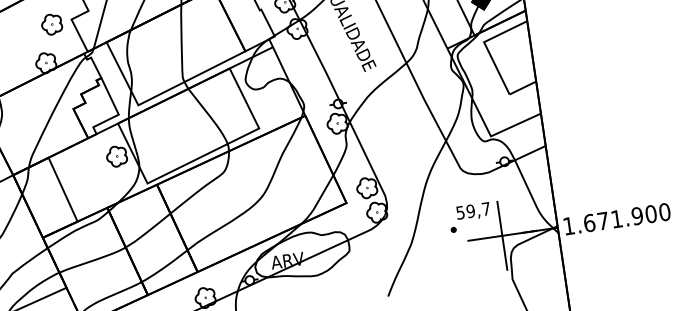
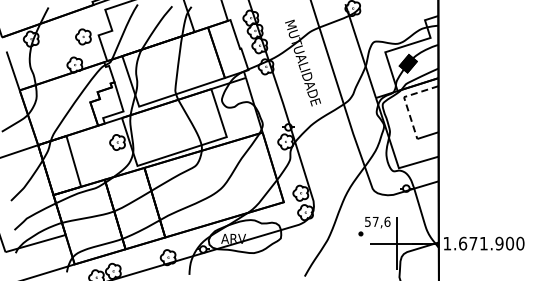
line: (485, 46) -> (404, 100), solid -> dashed
text: (478, 209) -> (381, 221), 59,7 -> 57,6

